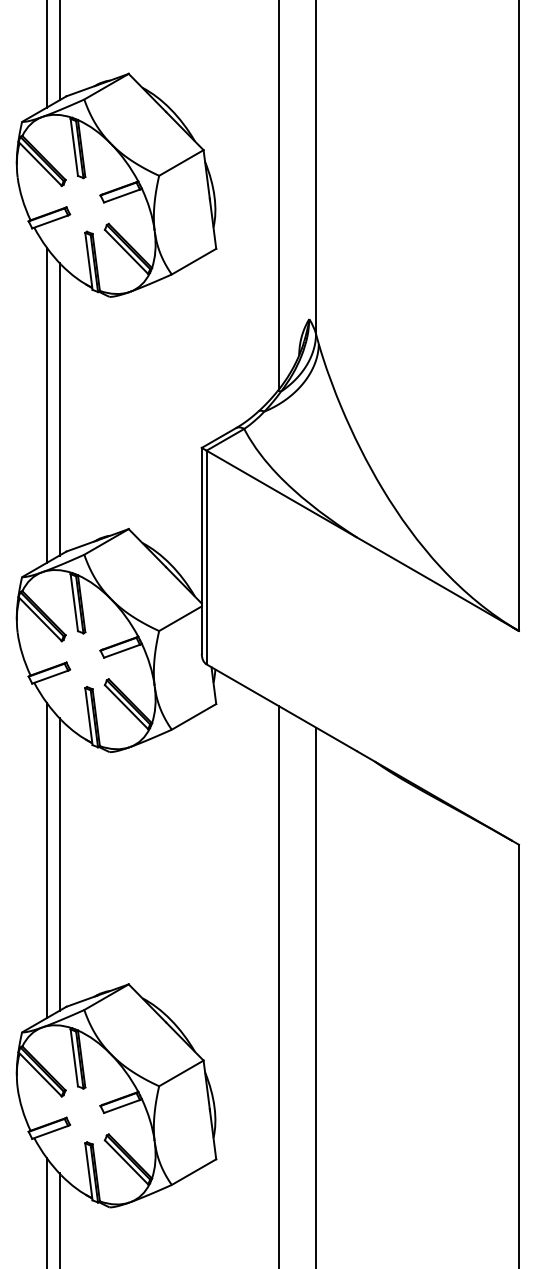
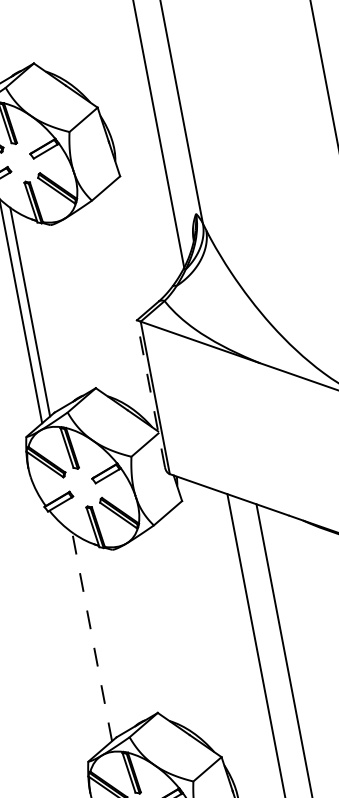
line: (201, 550) -> (150, 393), solid -> dashed
line: (47, 860) -> (83, 635), removed
line: (59, 864) -> (92, 636), solid -> dashed

